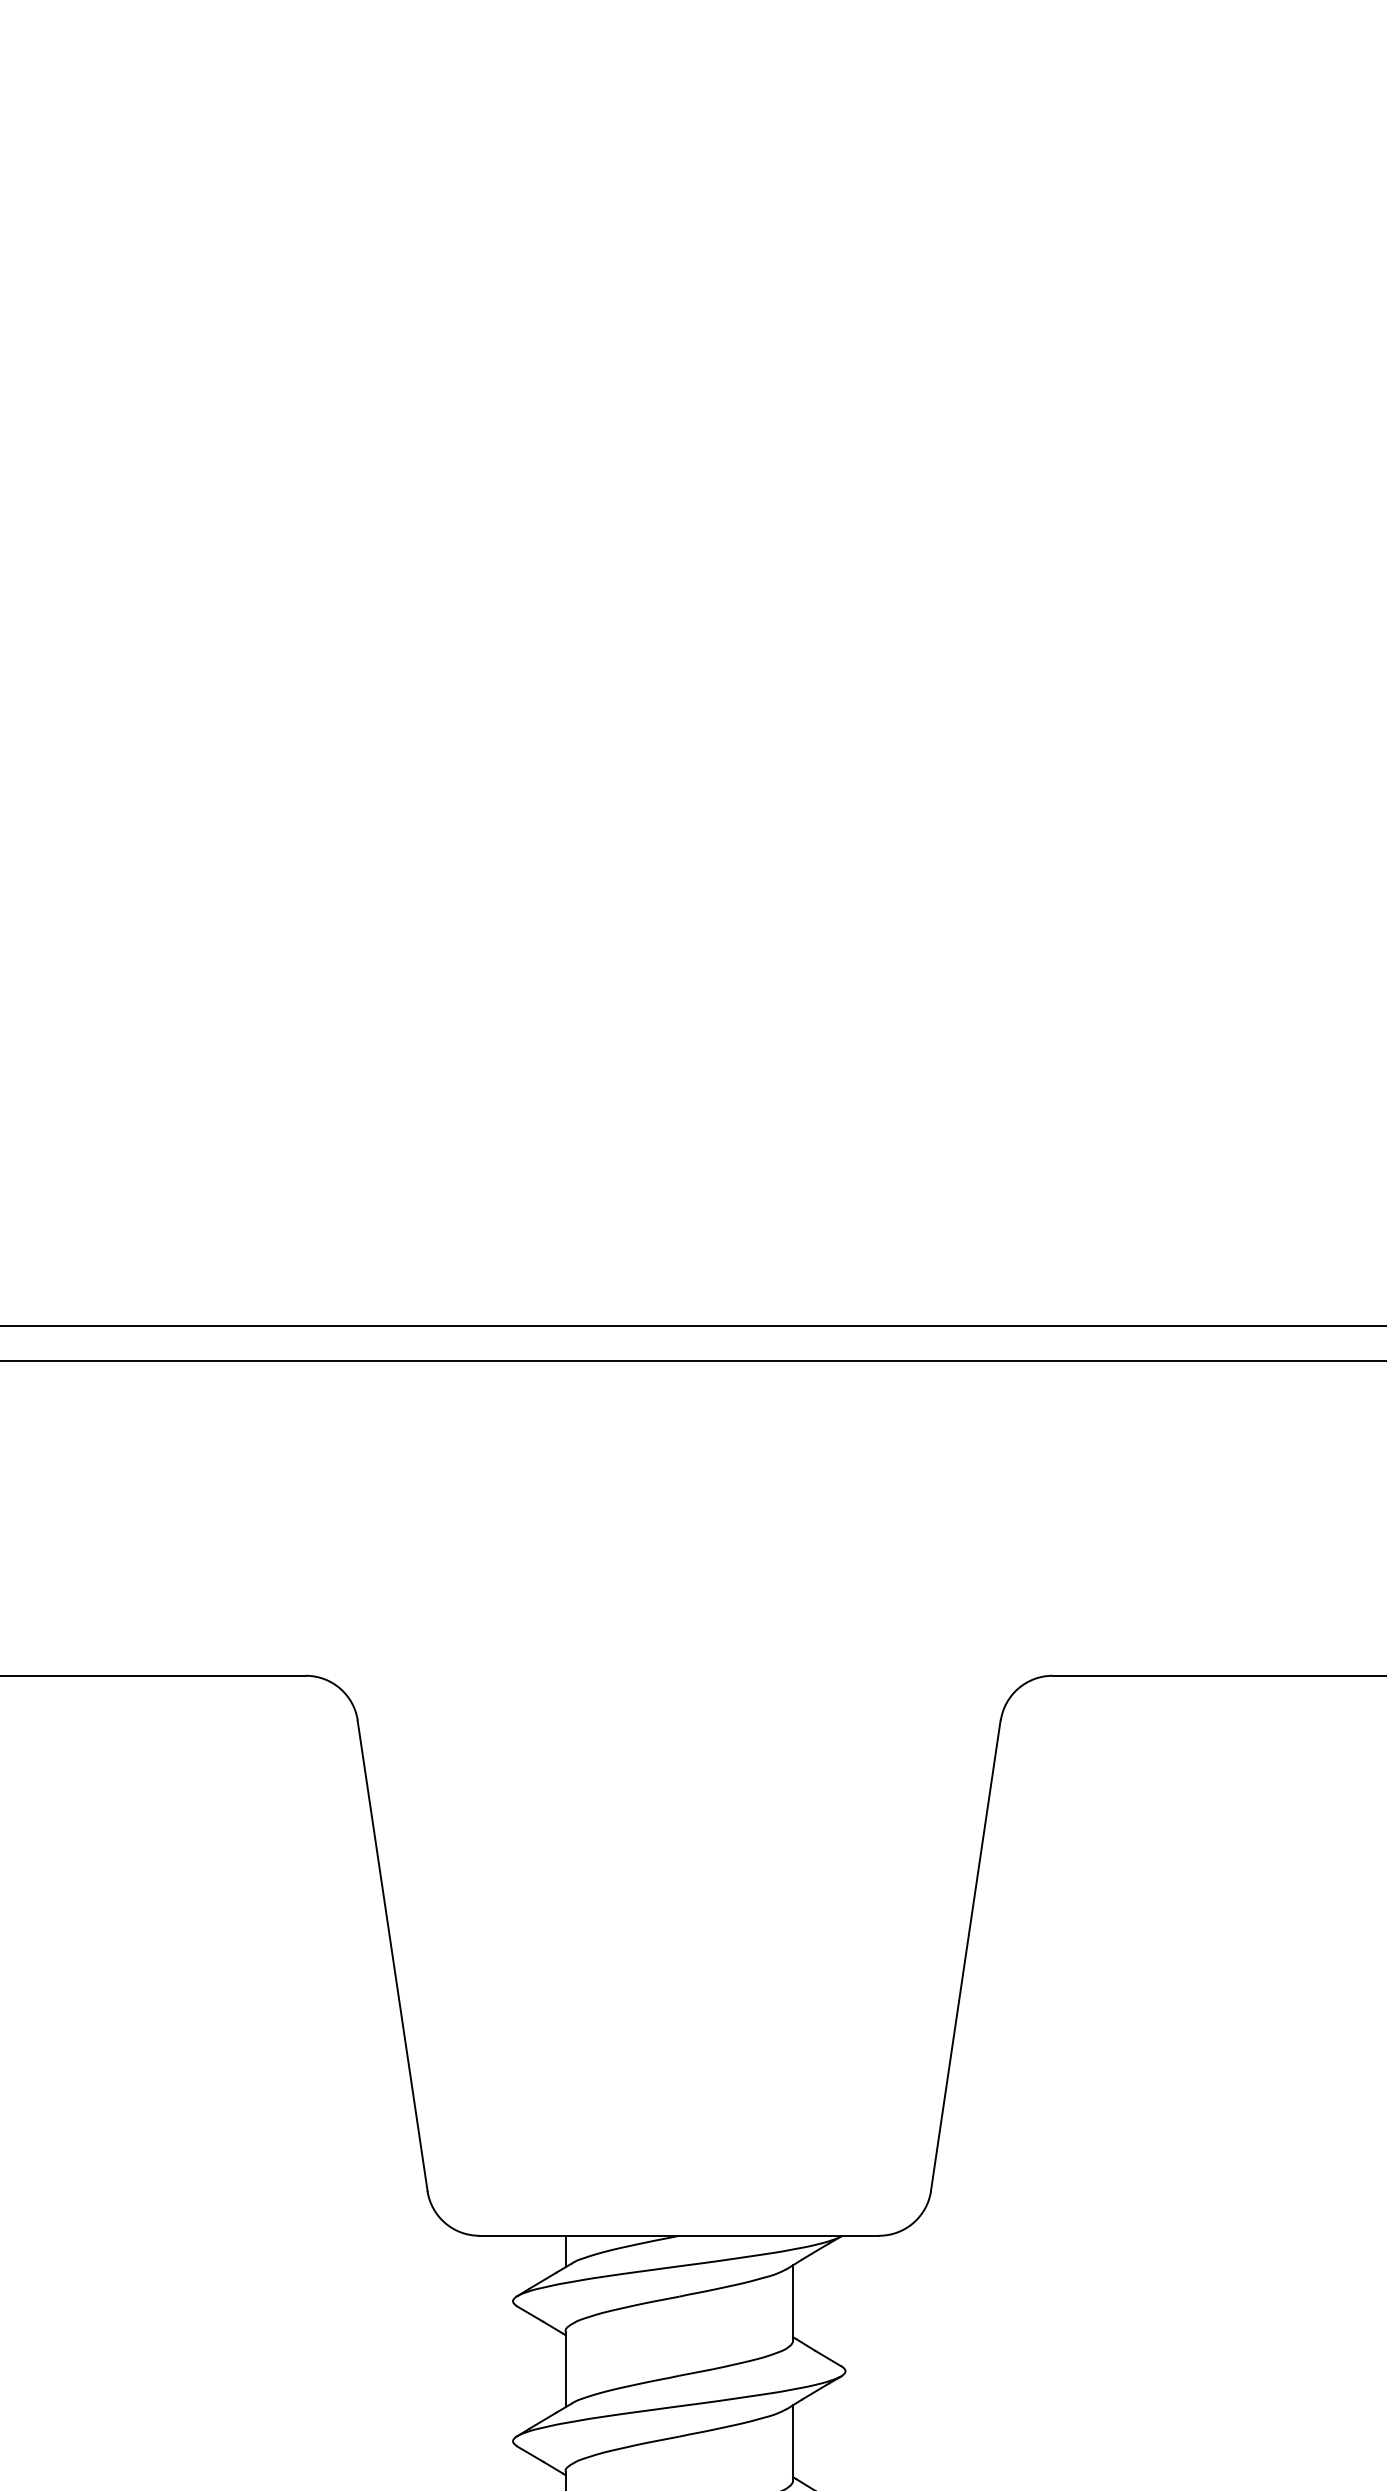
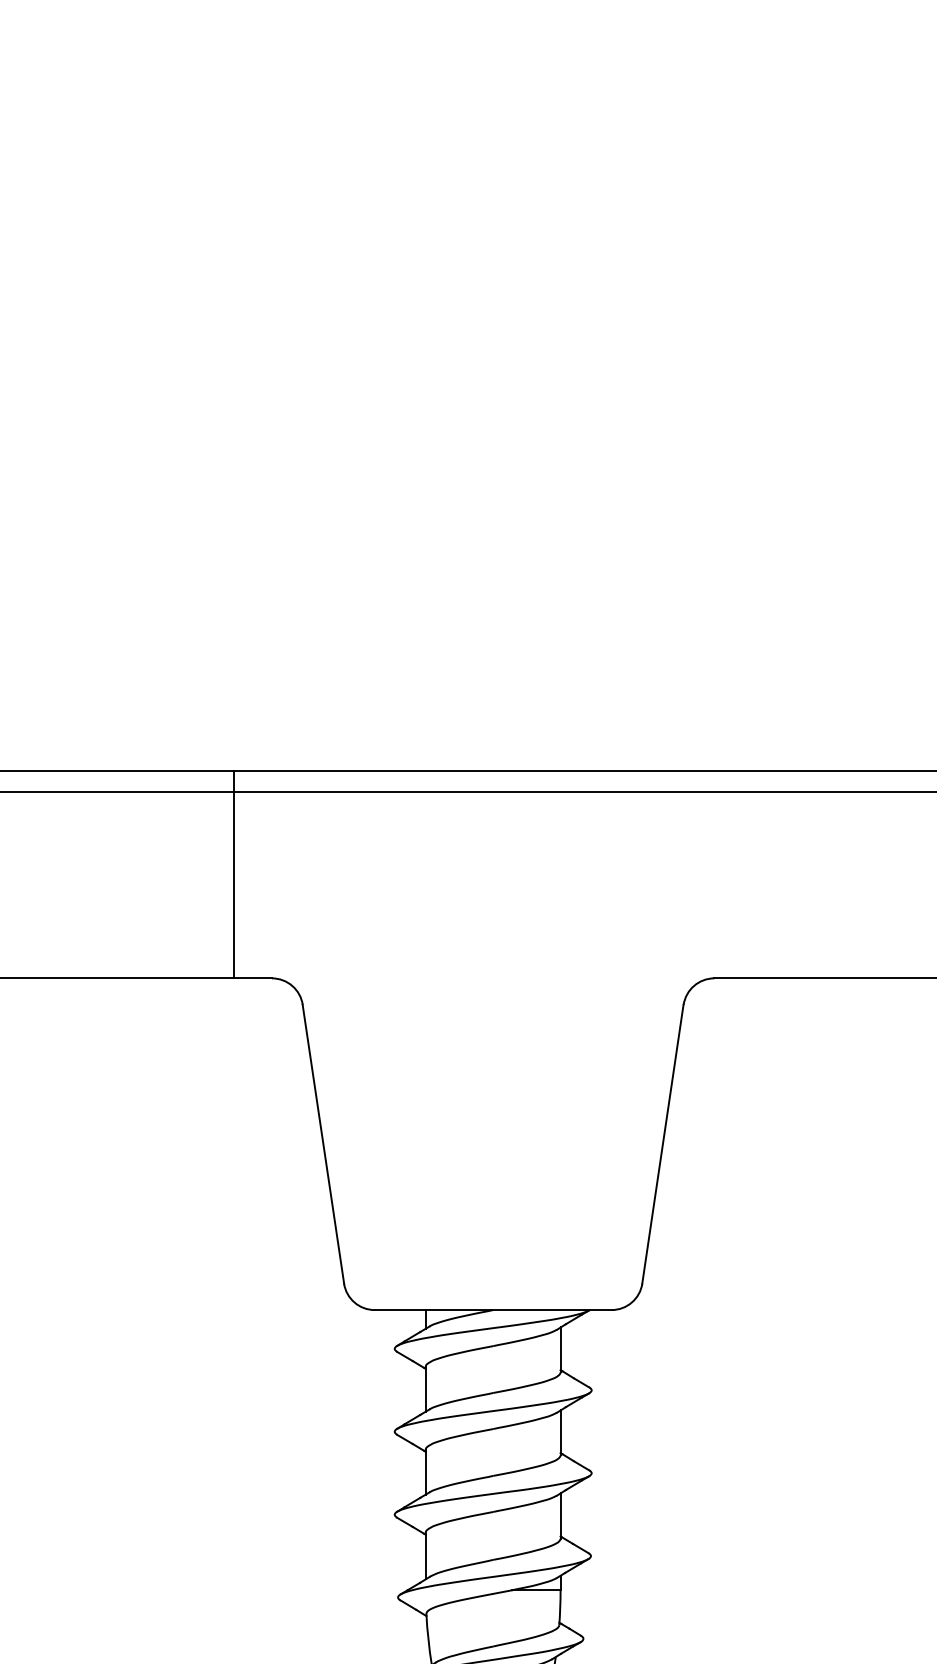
line: (242, 1500) -> (234, 874), added

